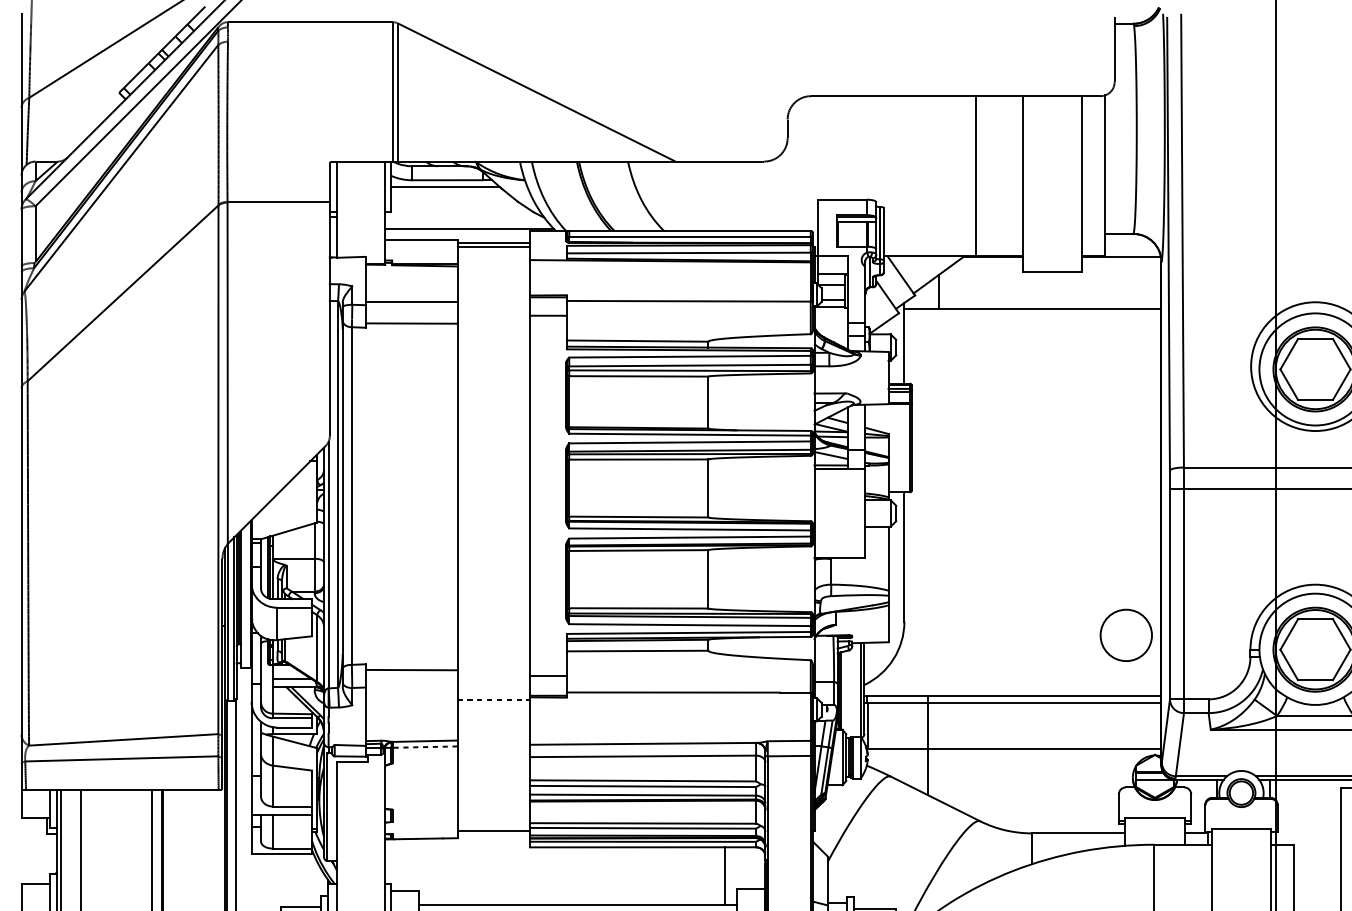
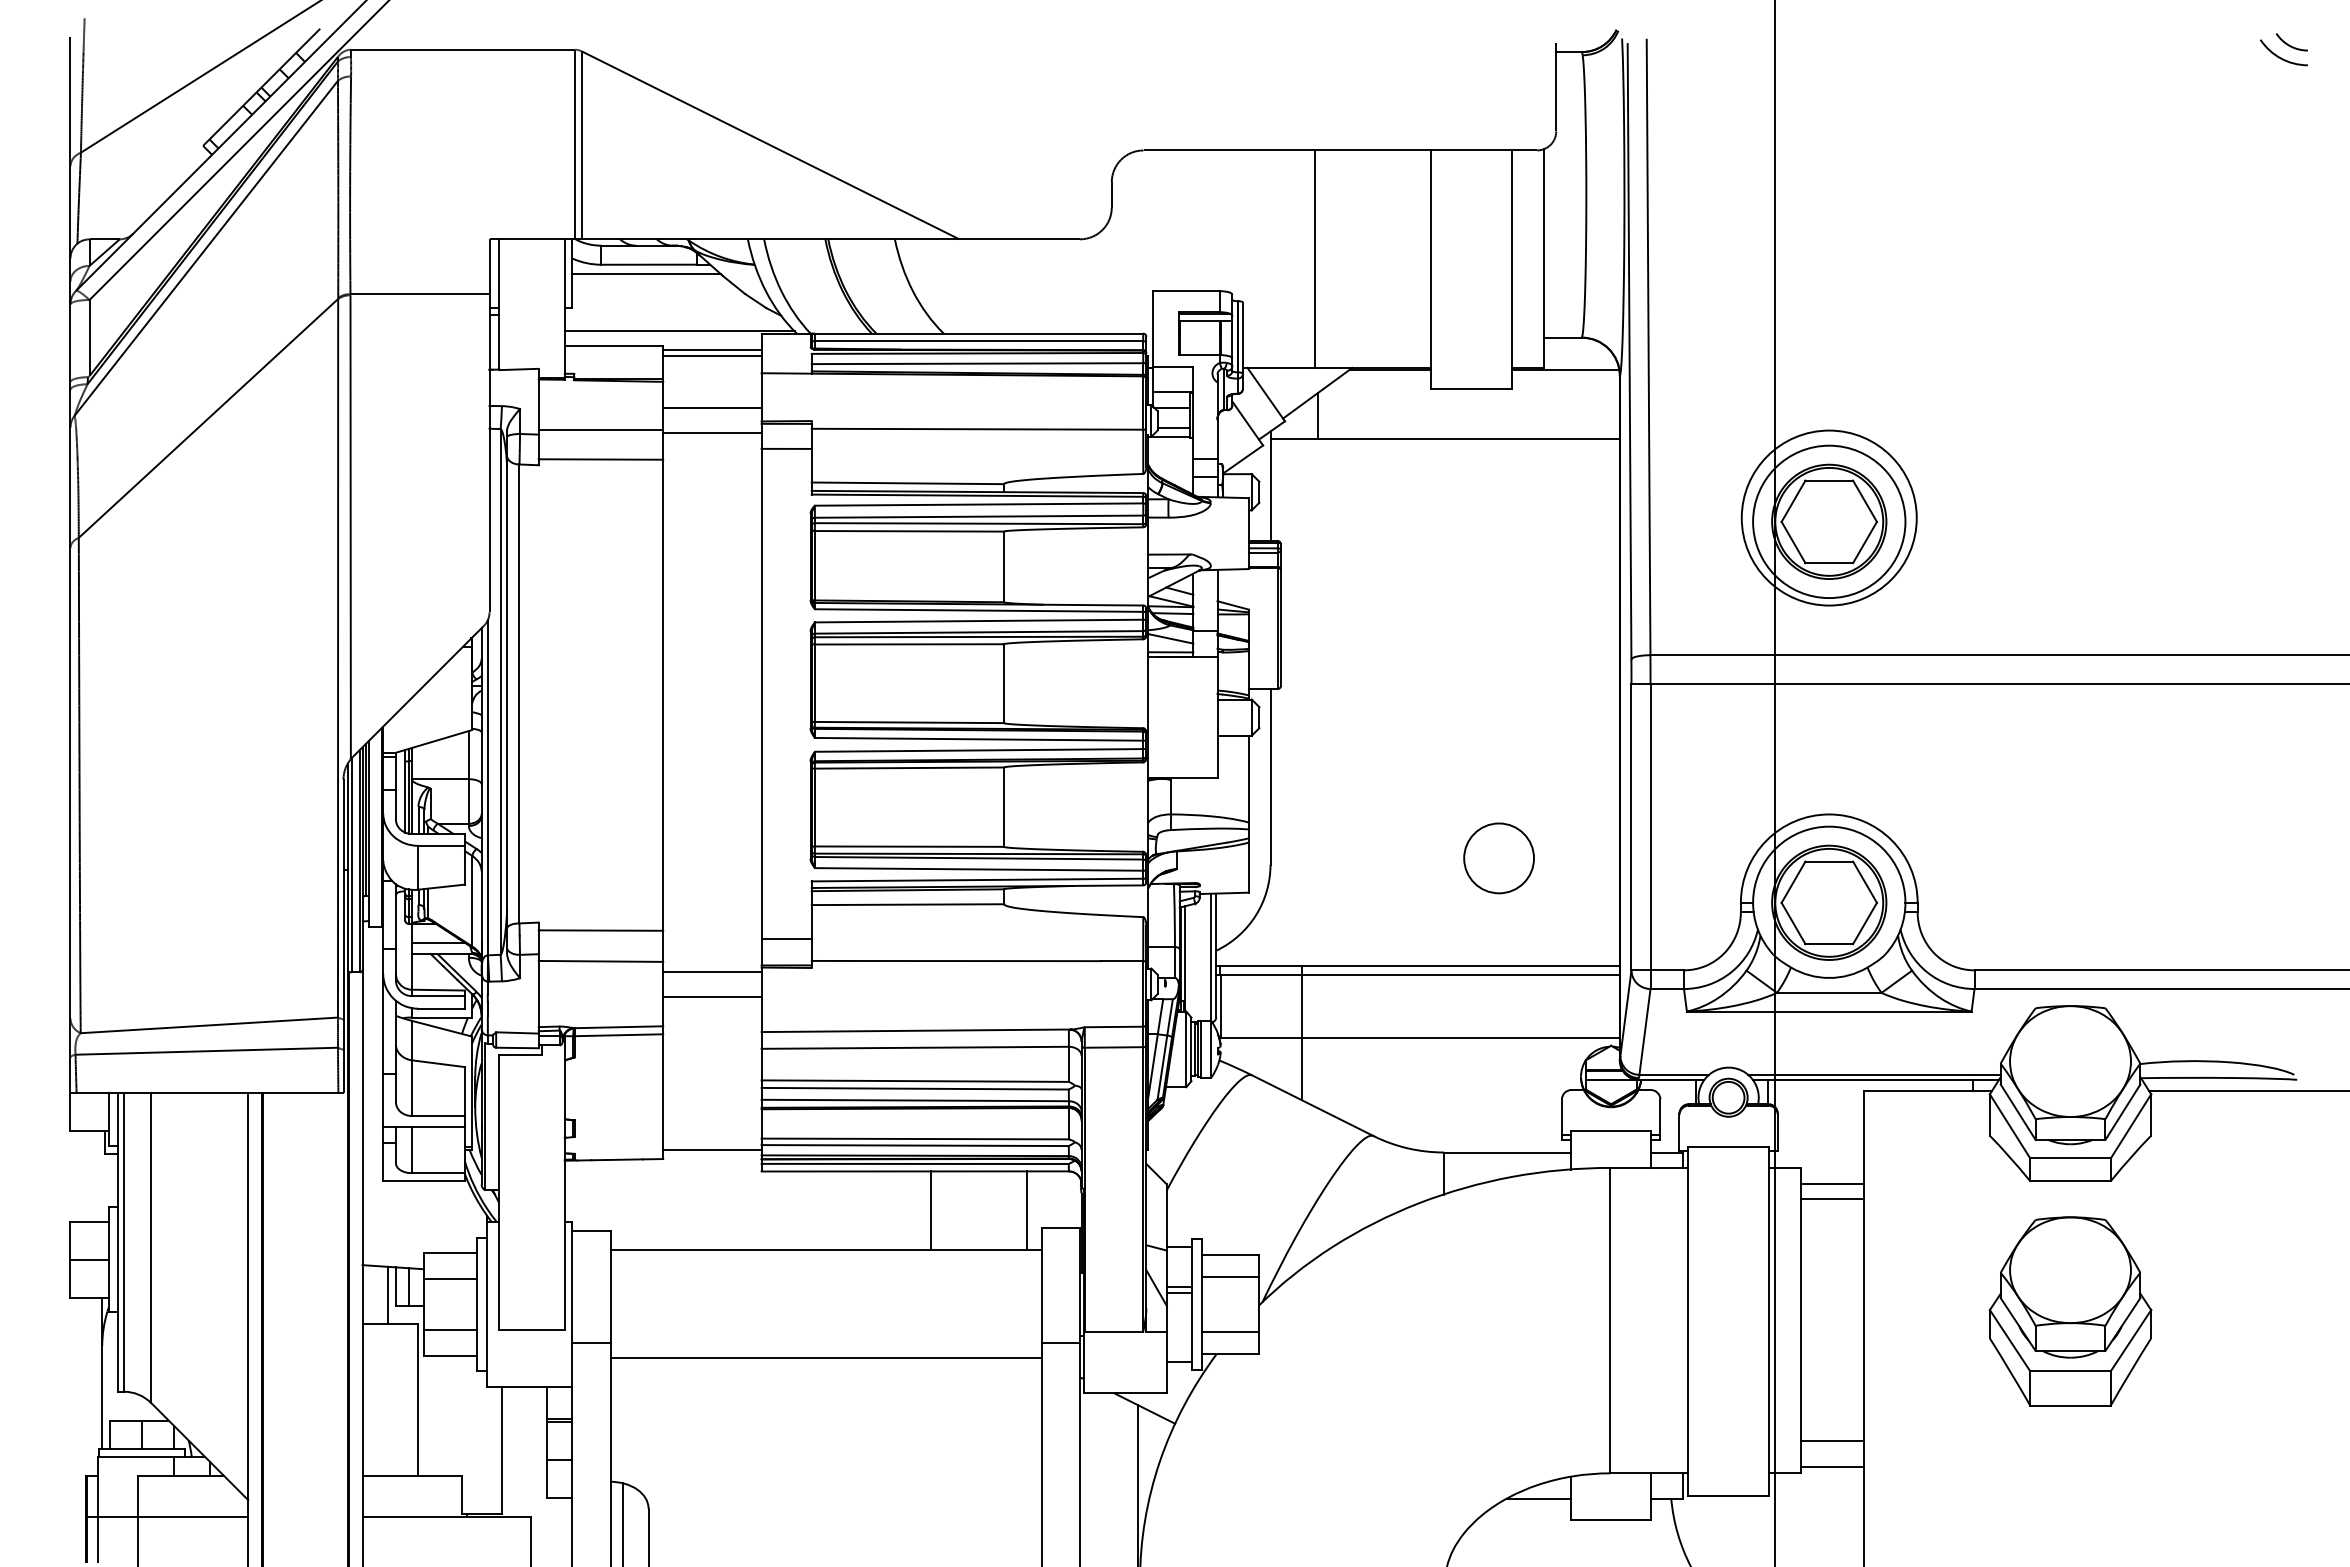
line: (975, 175) -> (1314, 258), moved
line: (493, 286) -> (712, 408), added
line: (493, 304) -> (712, 433), added
circle: (1125, 635) -> (1498, 858), moved
line: (411, 692) -> (600, 960), added
line: (493, 700) -> (712, 971), dashed -> solid
line: (493, 719) -> (712, 997), added
line: (425, 747) -> (619, 1035), dashed -> solid
line: (1317, 856) -> (1832, 1184), added
line: (1317, 867) -> (1832, 1199), added
line: (654, 876) -> (930, 1210), added

